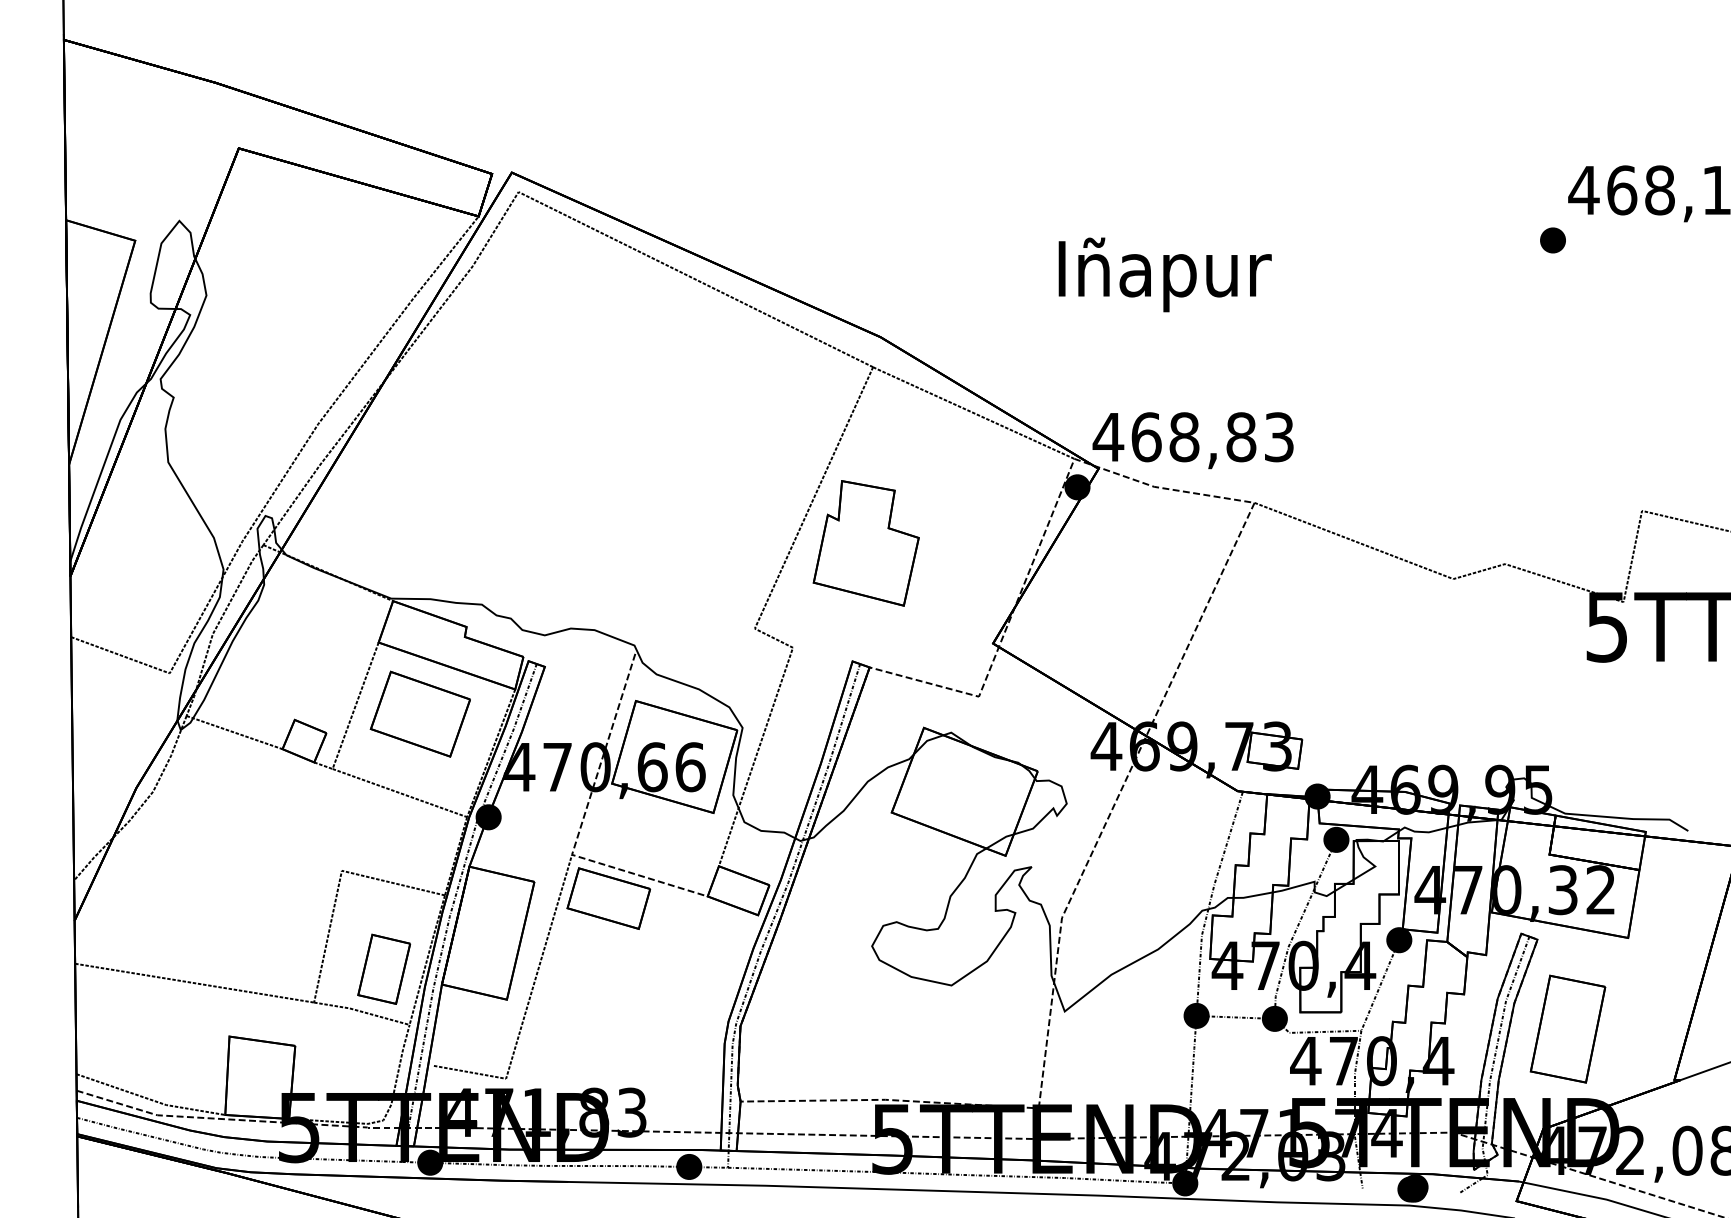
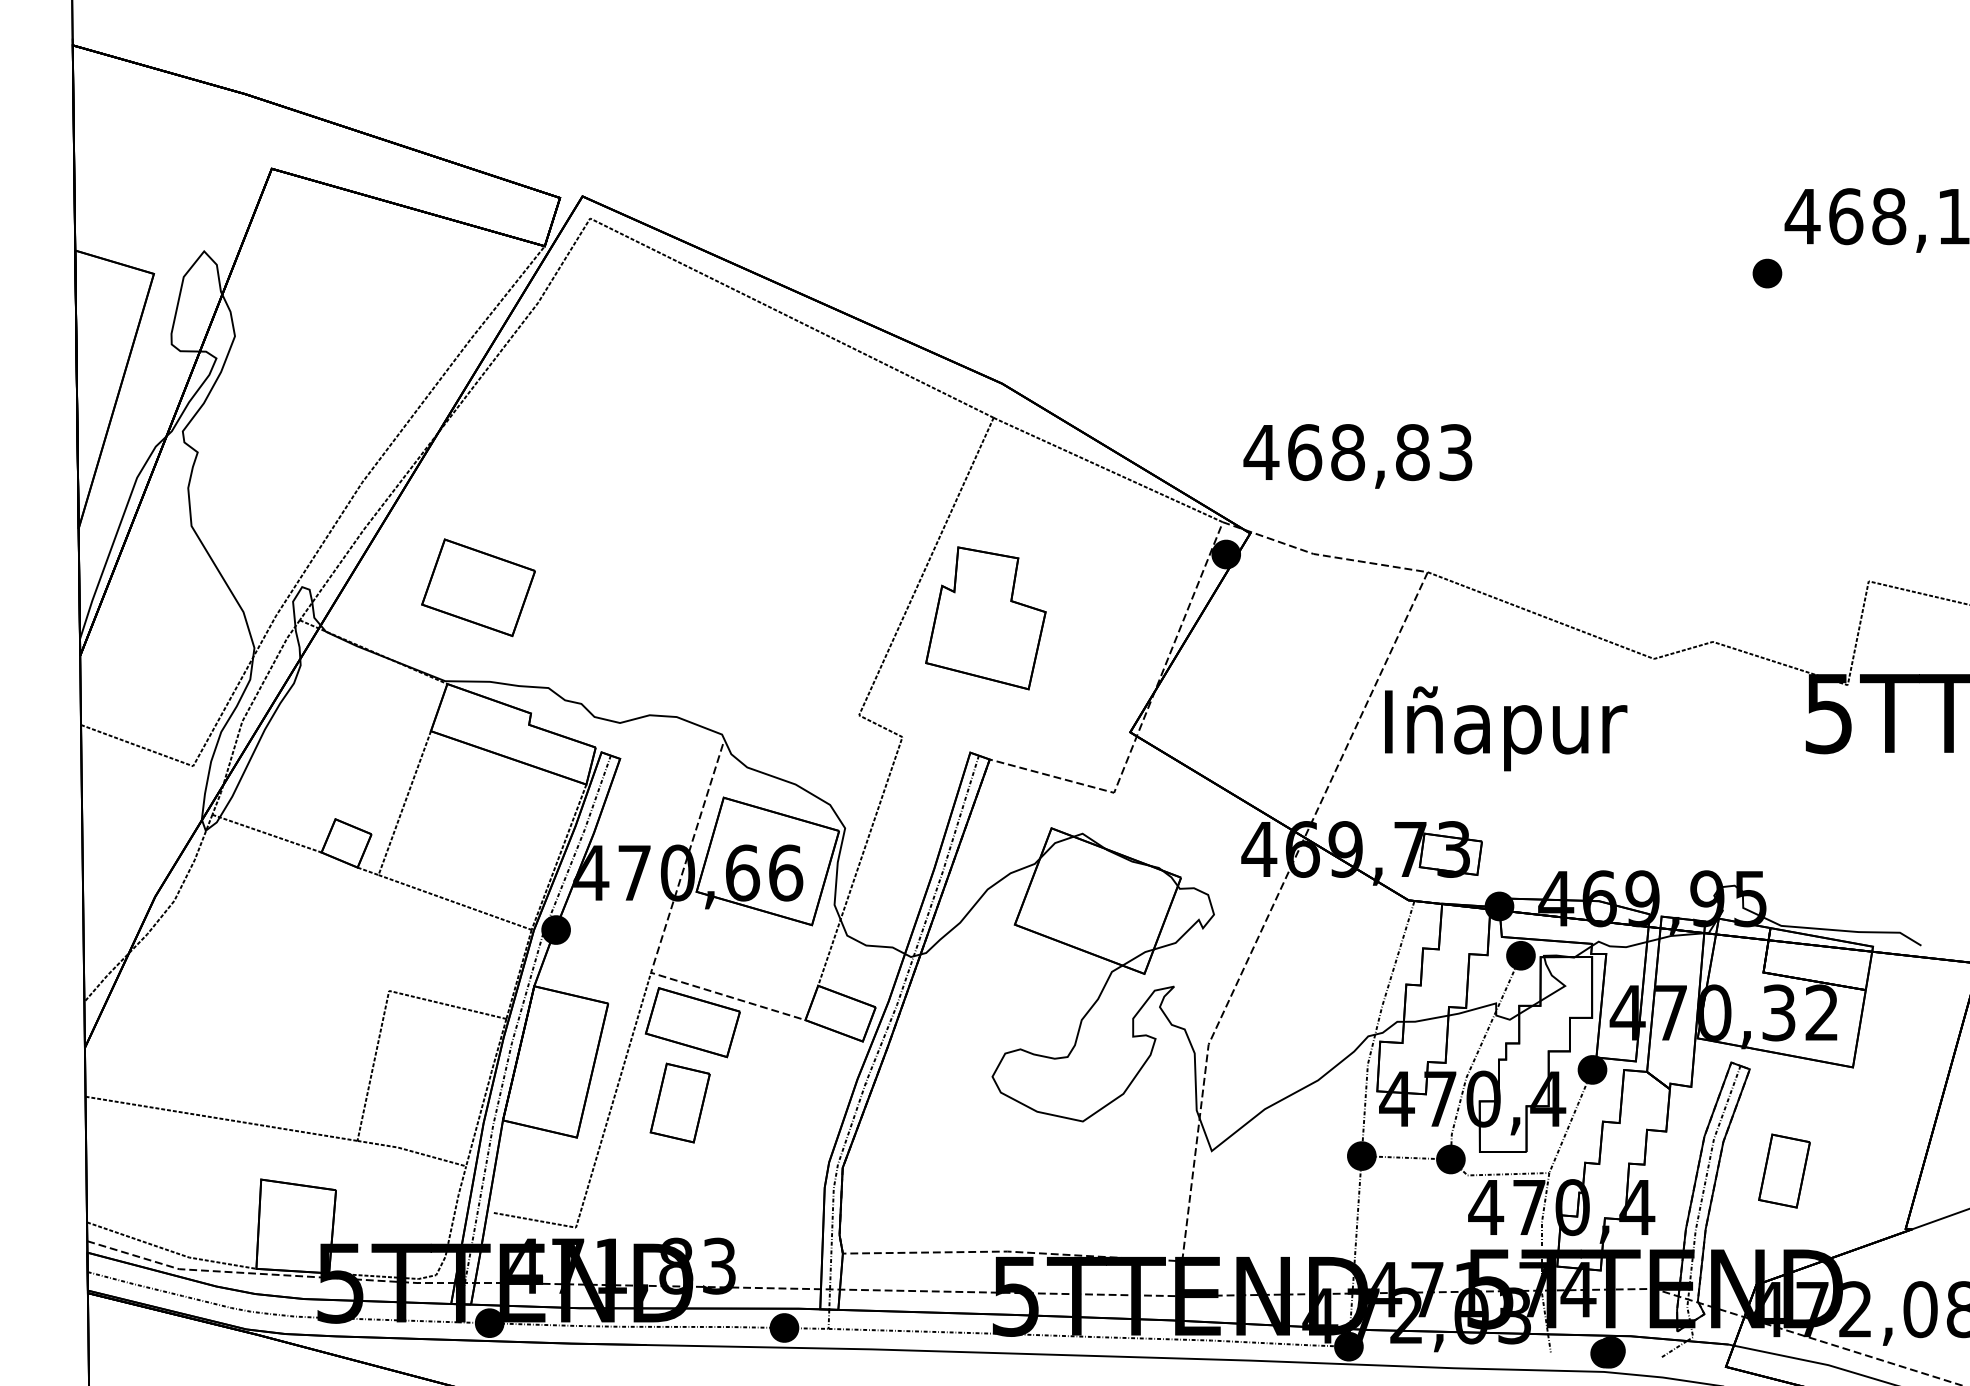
text: (1165, 274) -> (1506, 728), moved
text: (1192, 440) -> (1357, 456), moved
part: (420, 714) -> (478, 587), moved
part: (383, 968) -> (679, 1102), moved
part: (1568, 1028) -> (1784, 1170), size x0.6

